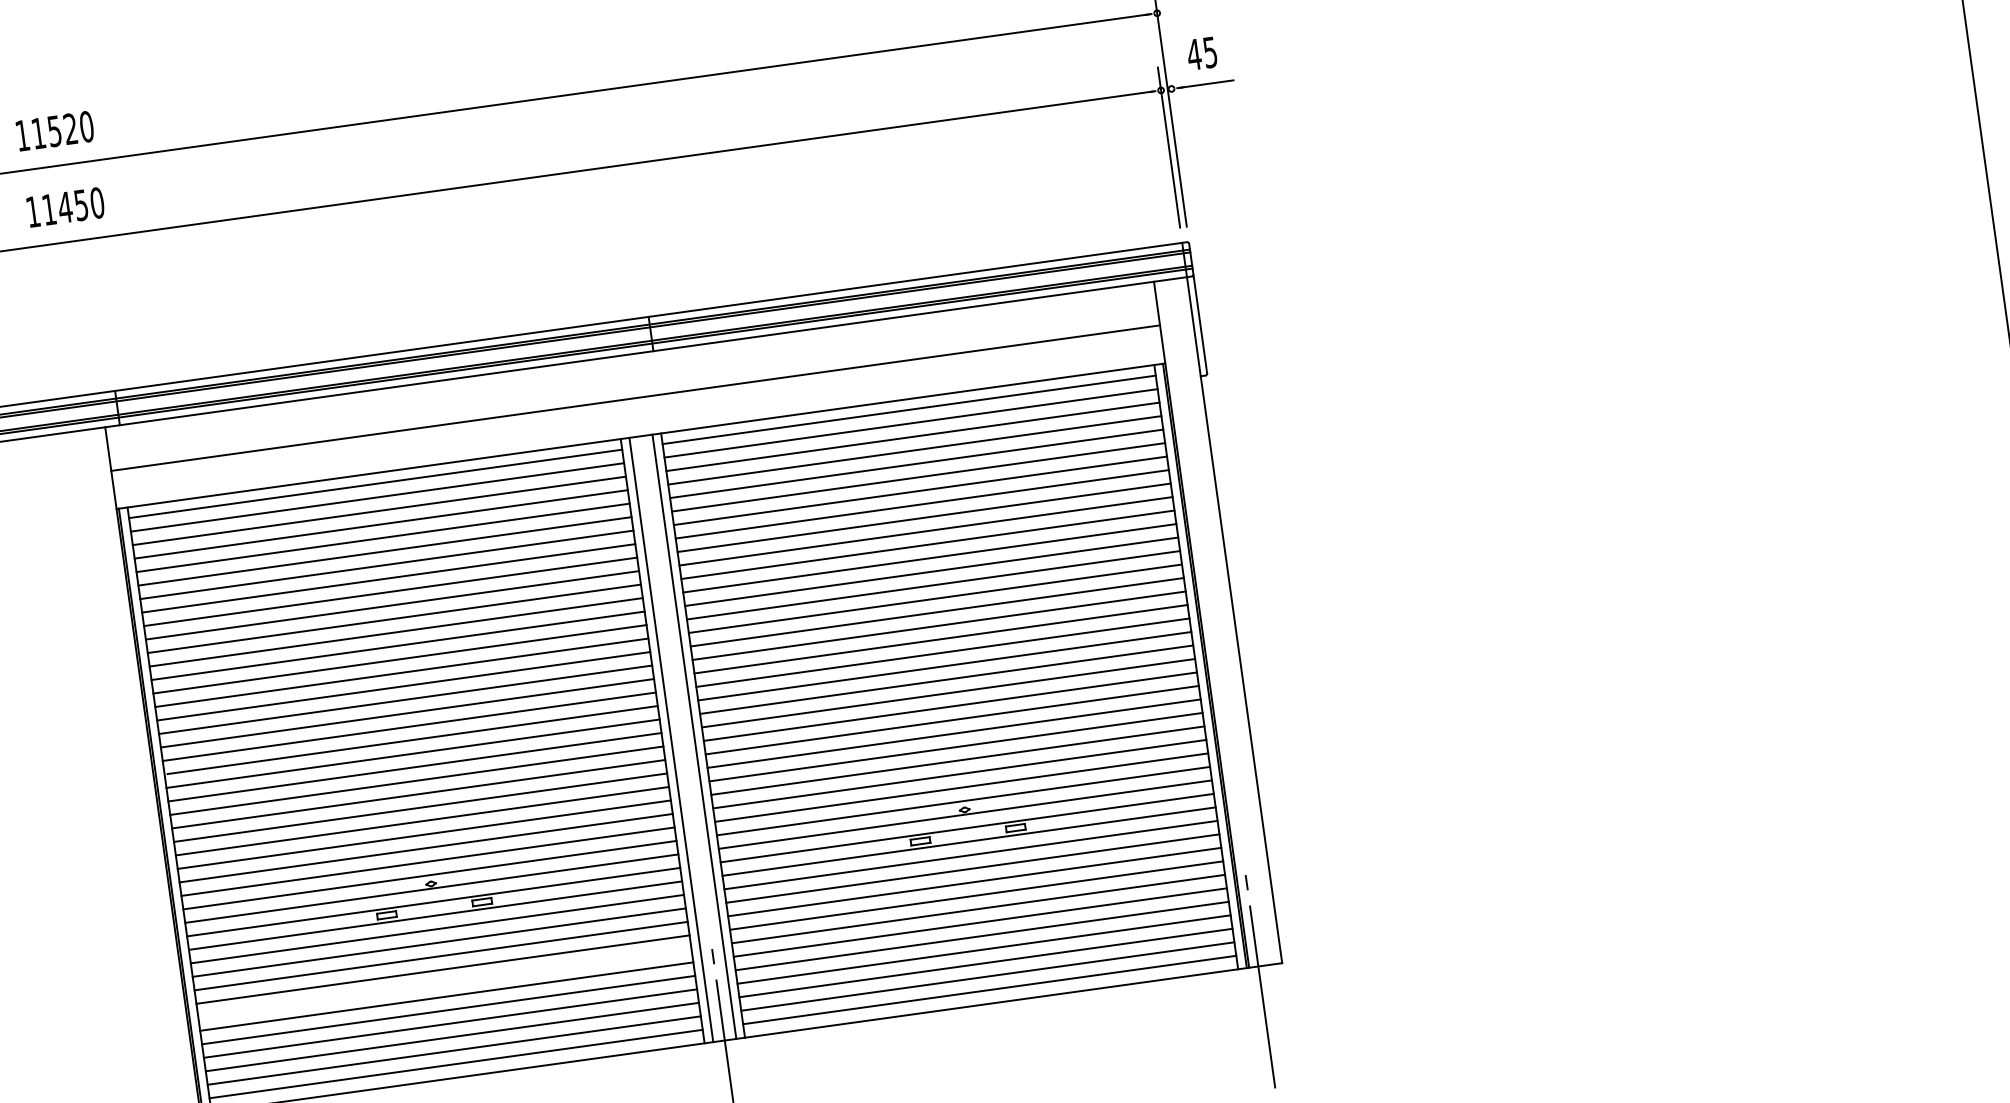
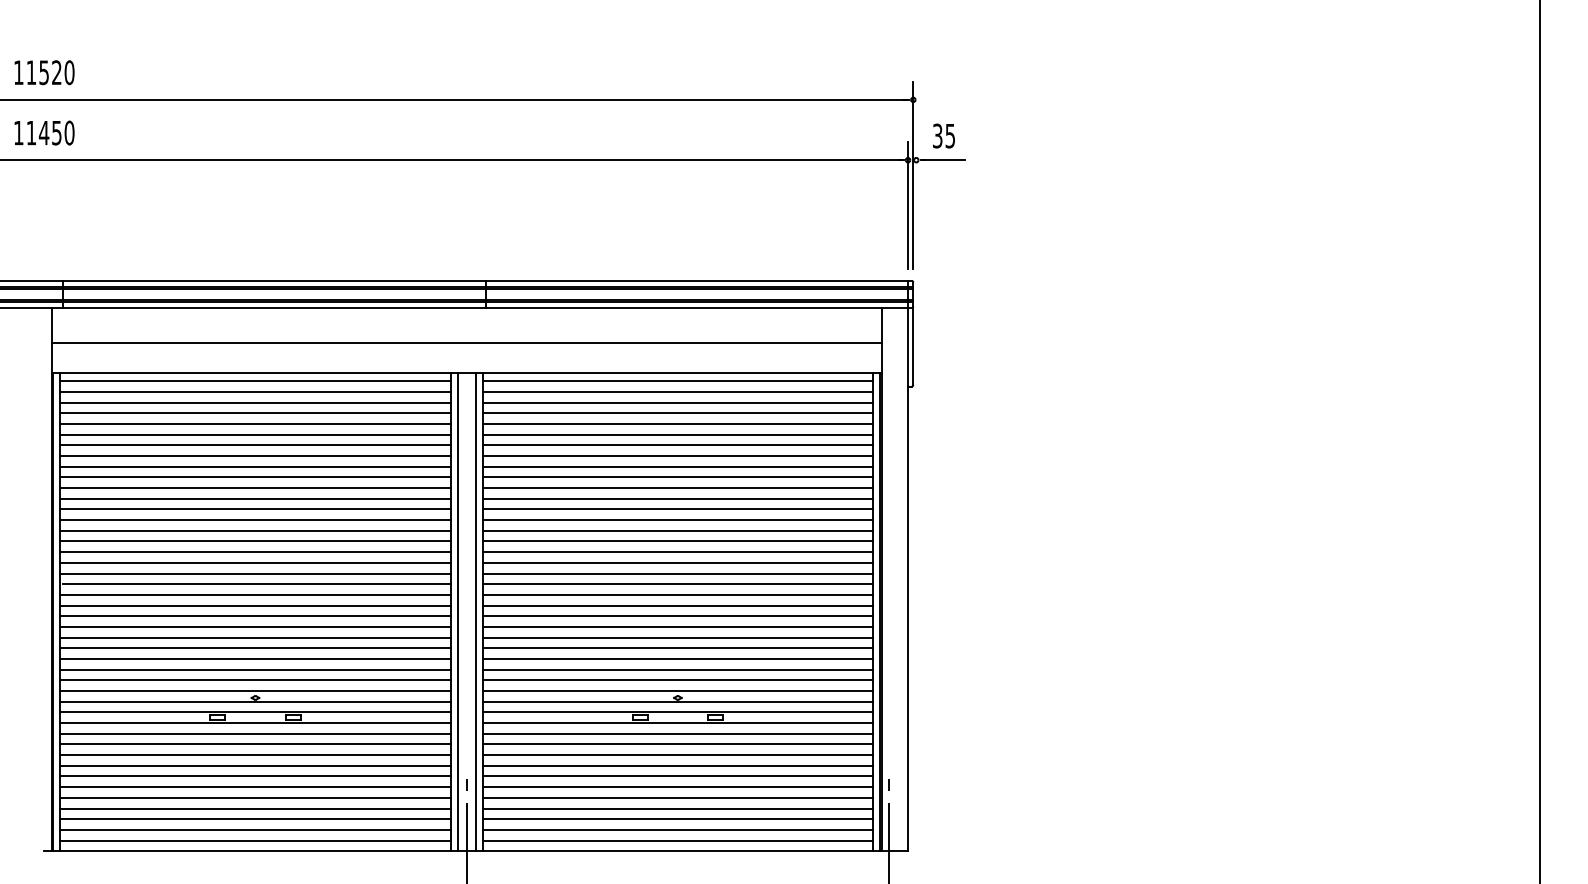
text: (1193, 54) -> (937, 135), 45 -> 35
line: (444, 983) -> (255, 776), added

